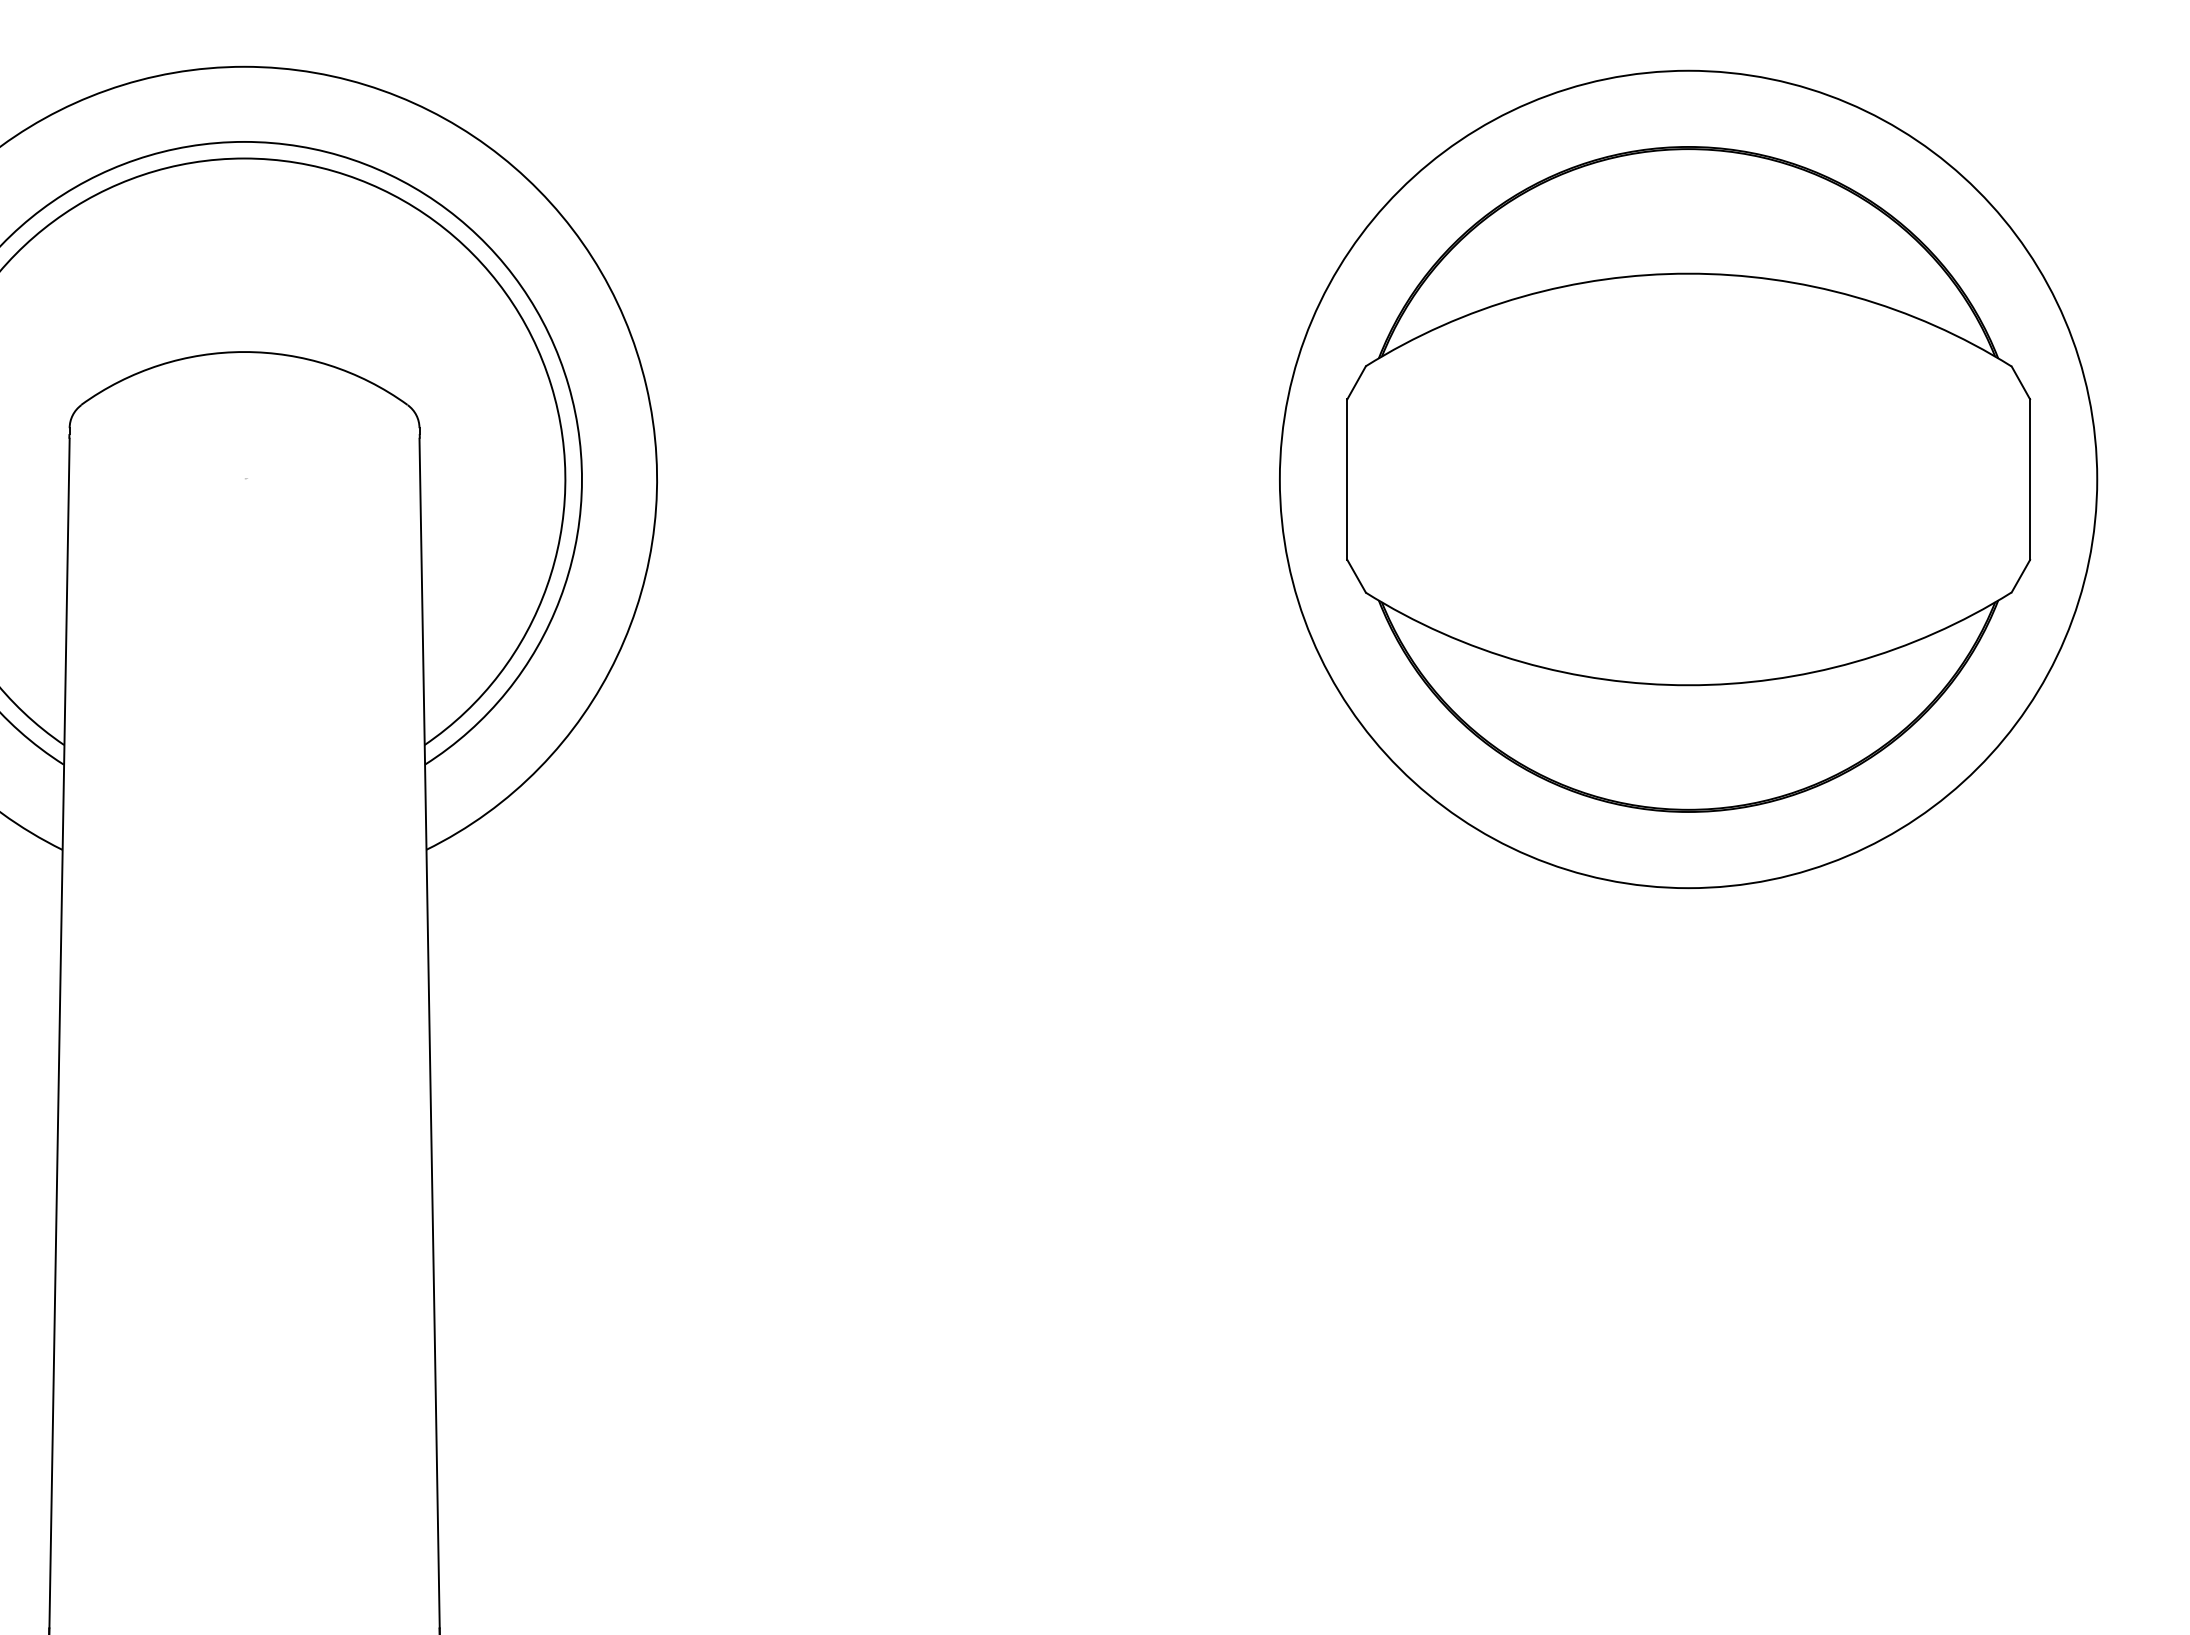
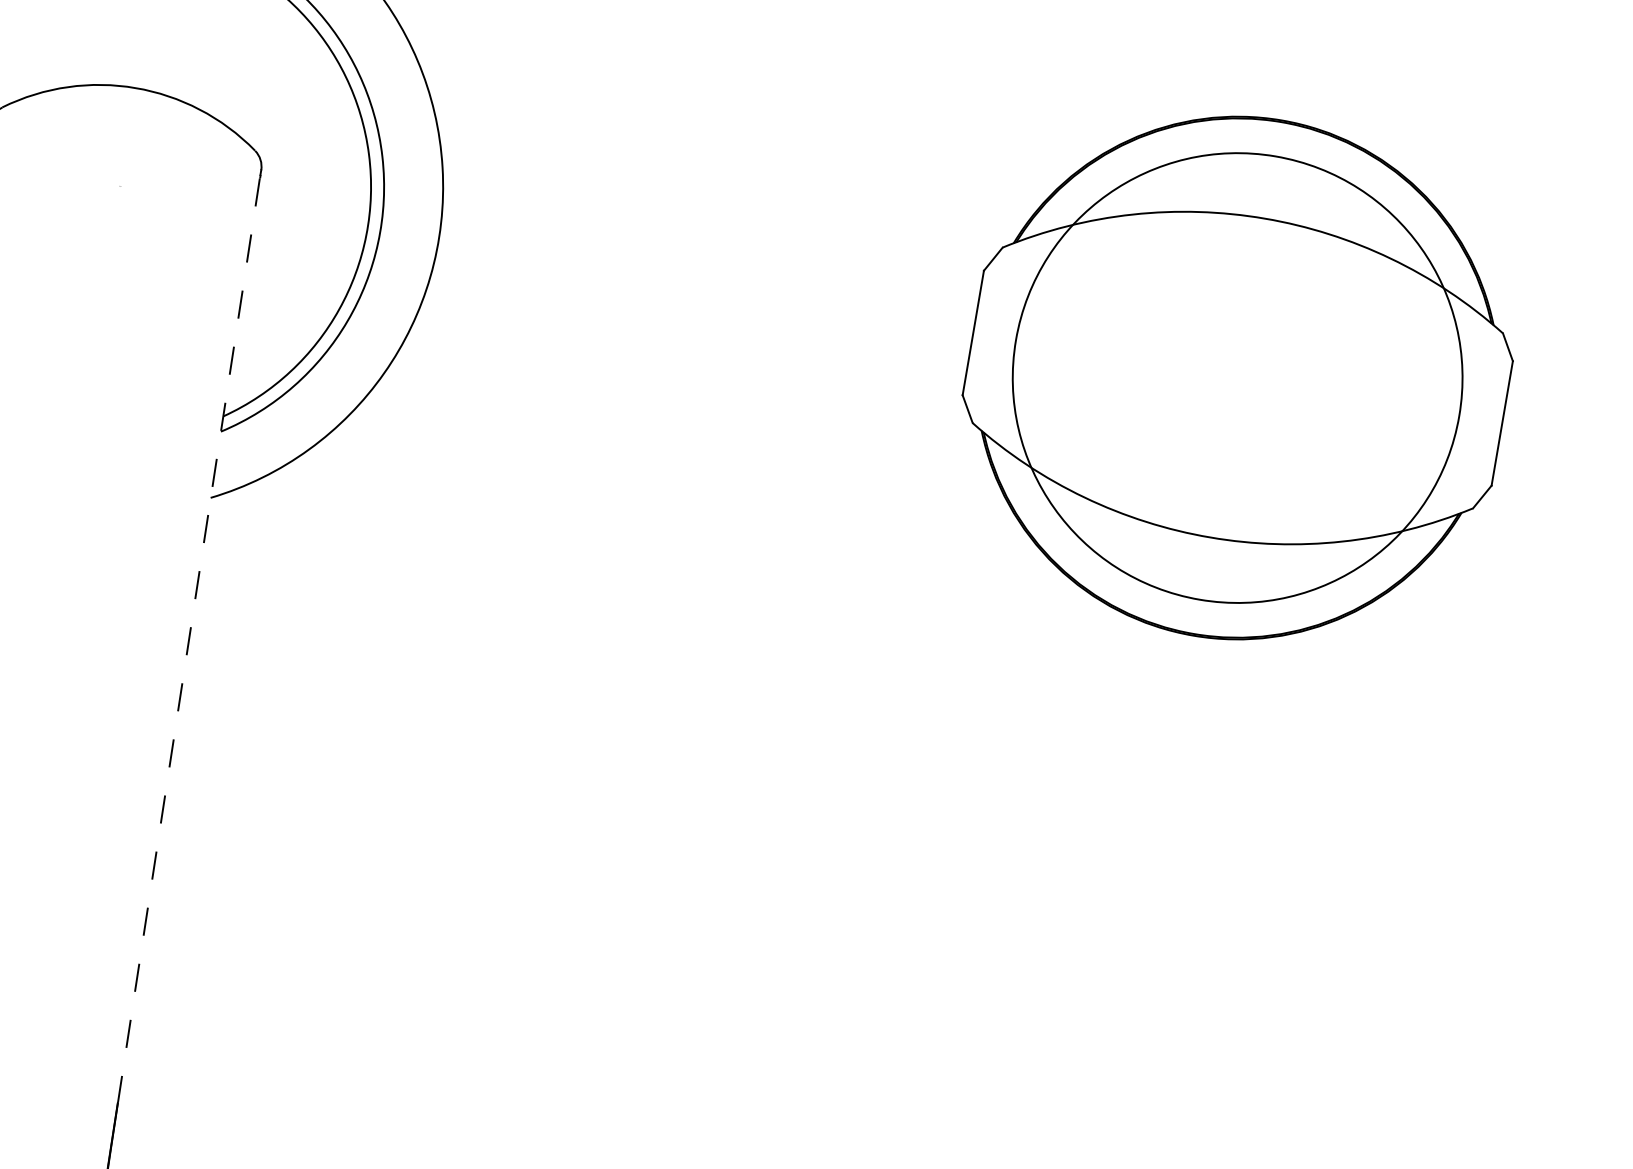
circle: (1688, 479) -> (1237, 378), size x0.7
line: (429, 1033) -> (188, 640), solid -> dashed

